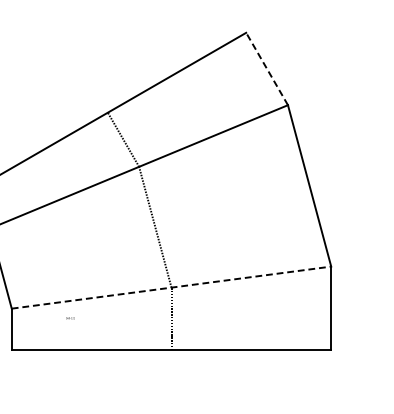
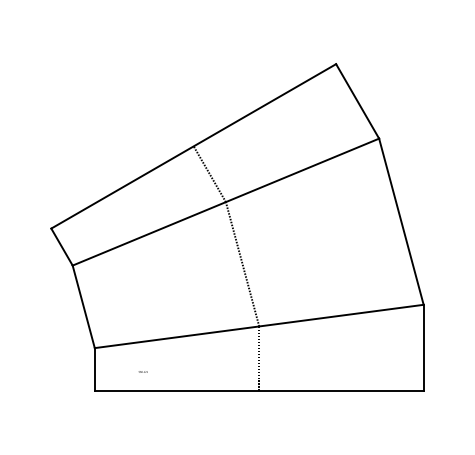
line: (266, 68) -> (357, 100), dashed -> solid
line: (171, 287) -> (259, 326), dashed -> solid
text: (69, 317) -> (142, 371), moved

